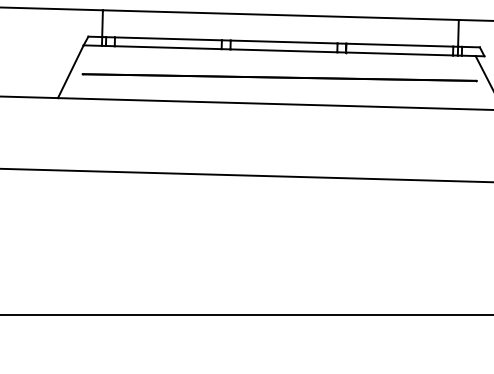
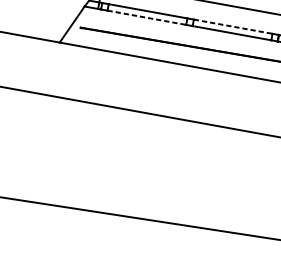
line: (284, 42) -> (233, 27), solid -> dashed
line: (168, 47) -> (147, 17), solid -> dashed

